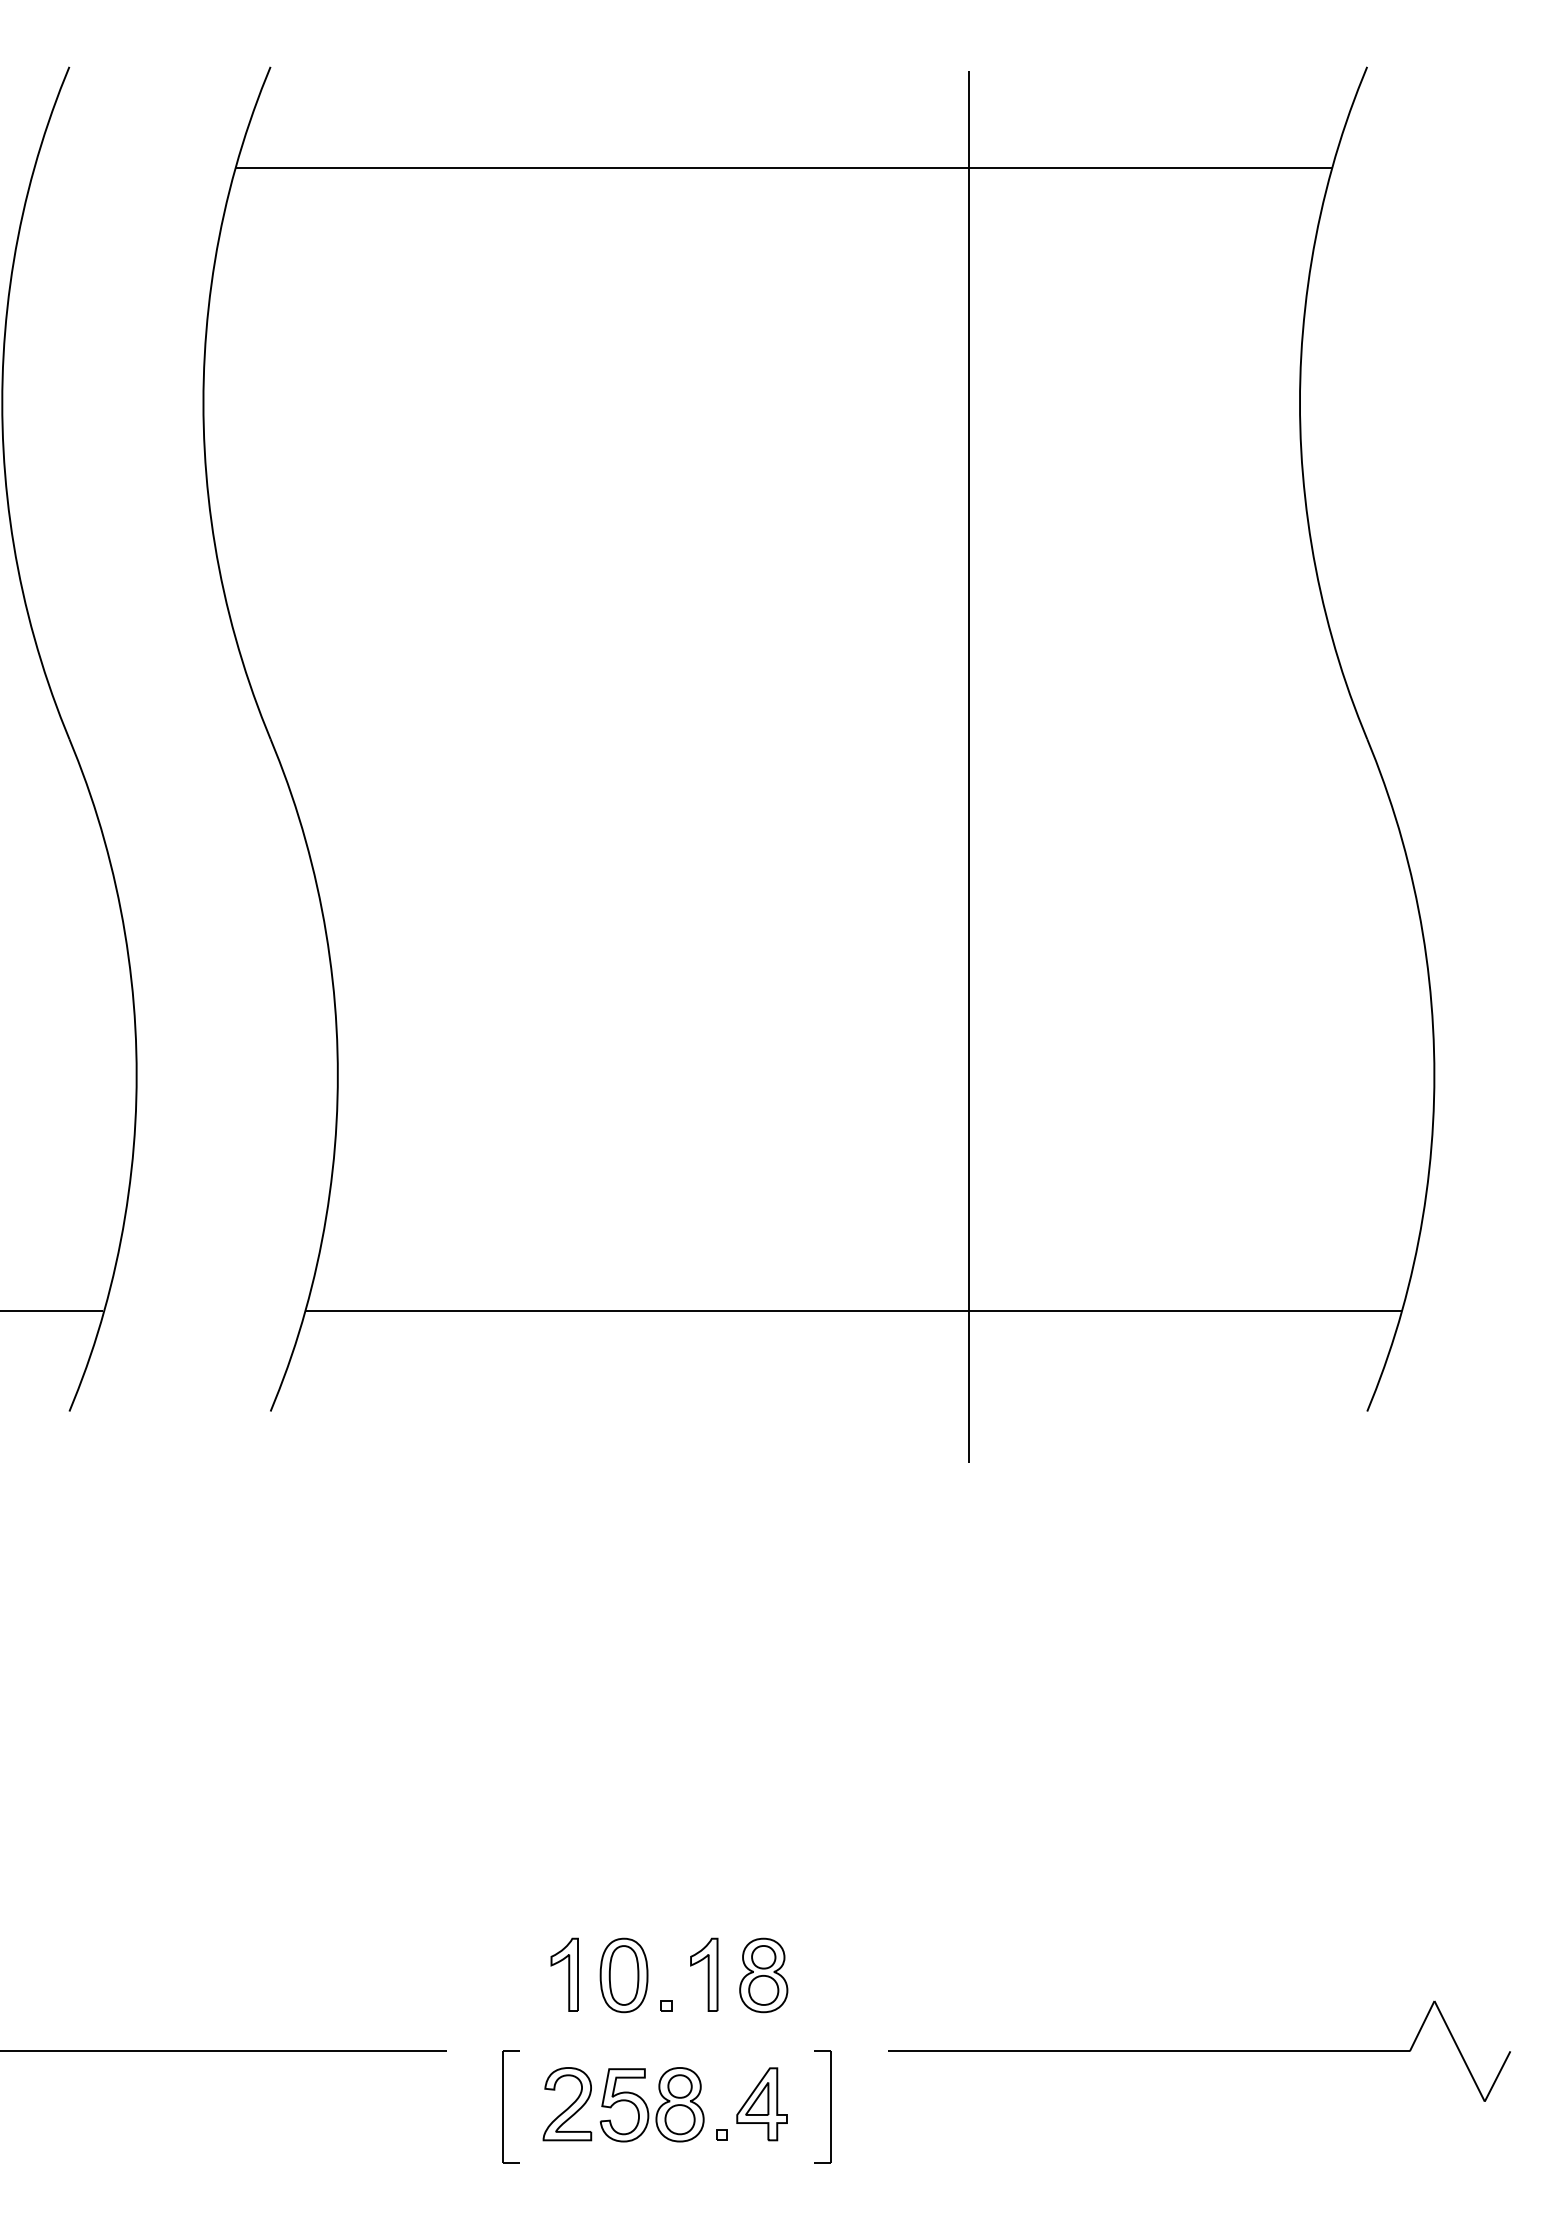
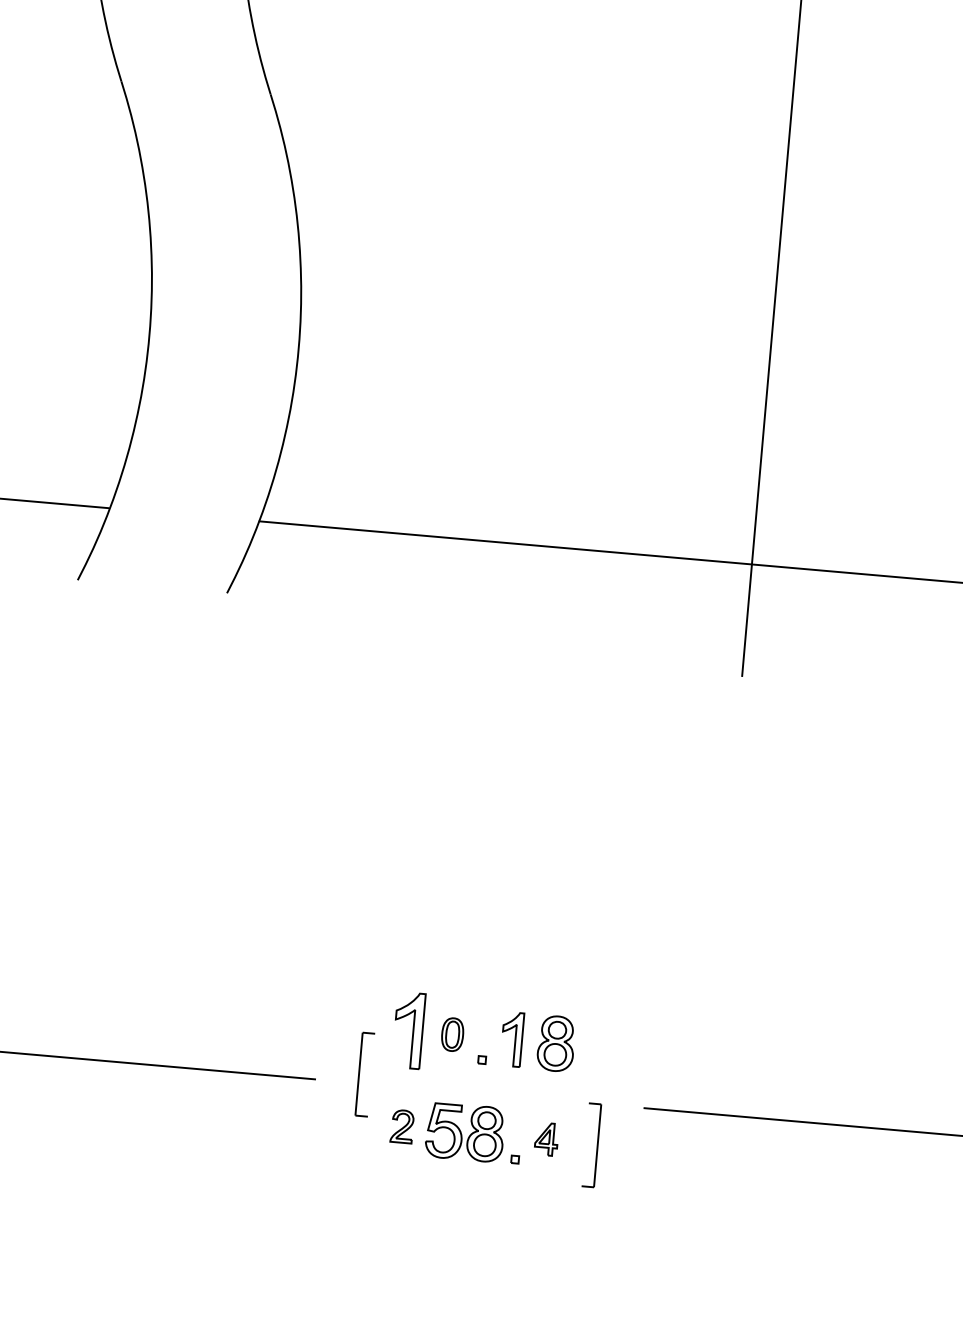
part: (564, 1974) -> (408, 1030), size x1.4
part: (623, 1975) -> (452, 1034), size x0.6
part: (567, 2104) -> (402, 1126), size x0.6
part: (761, 2104) -> (546, 1139), size x0.6
part: (503, 2106) -> (359, 1073), moved

